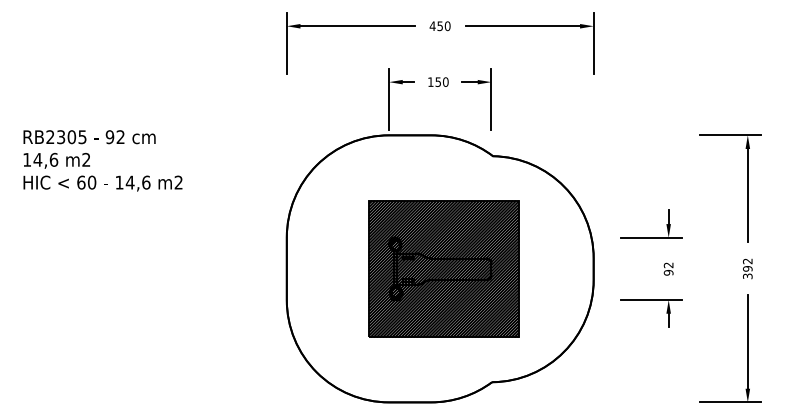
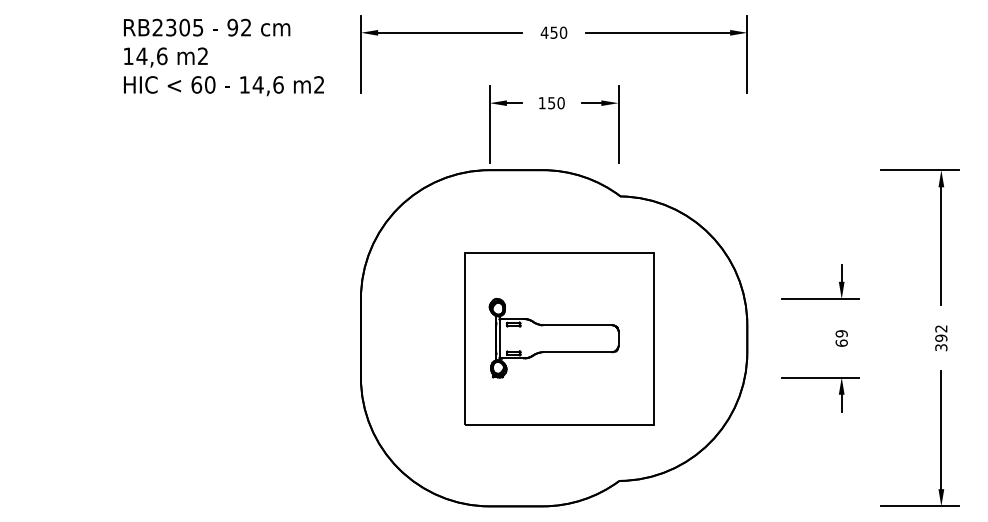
text: (102, 160) -> (223, 57), moved
text: (668, 268) -> (841, 337), 92 -> 69
hatch: (444, 269) -> (559, 339), removed

